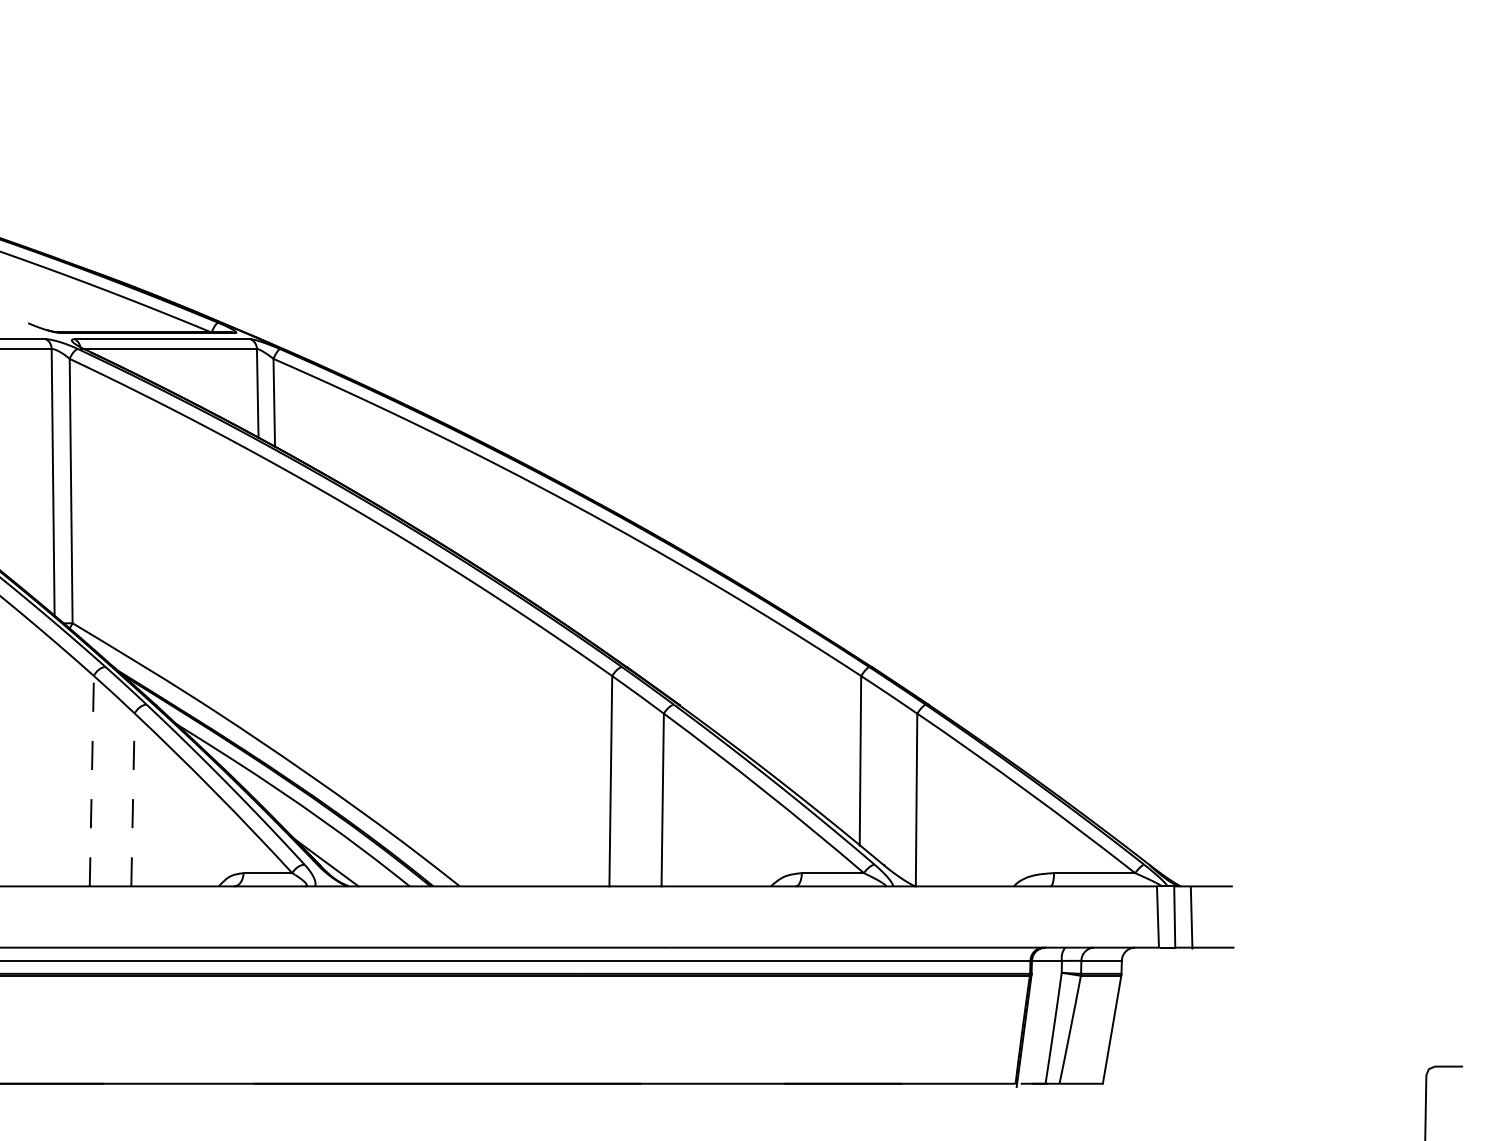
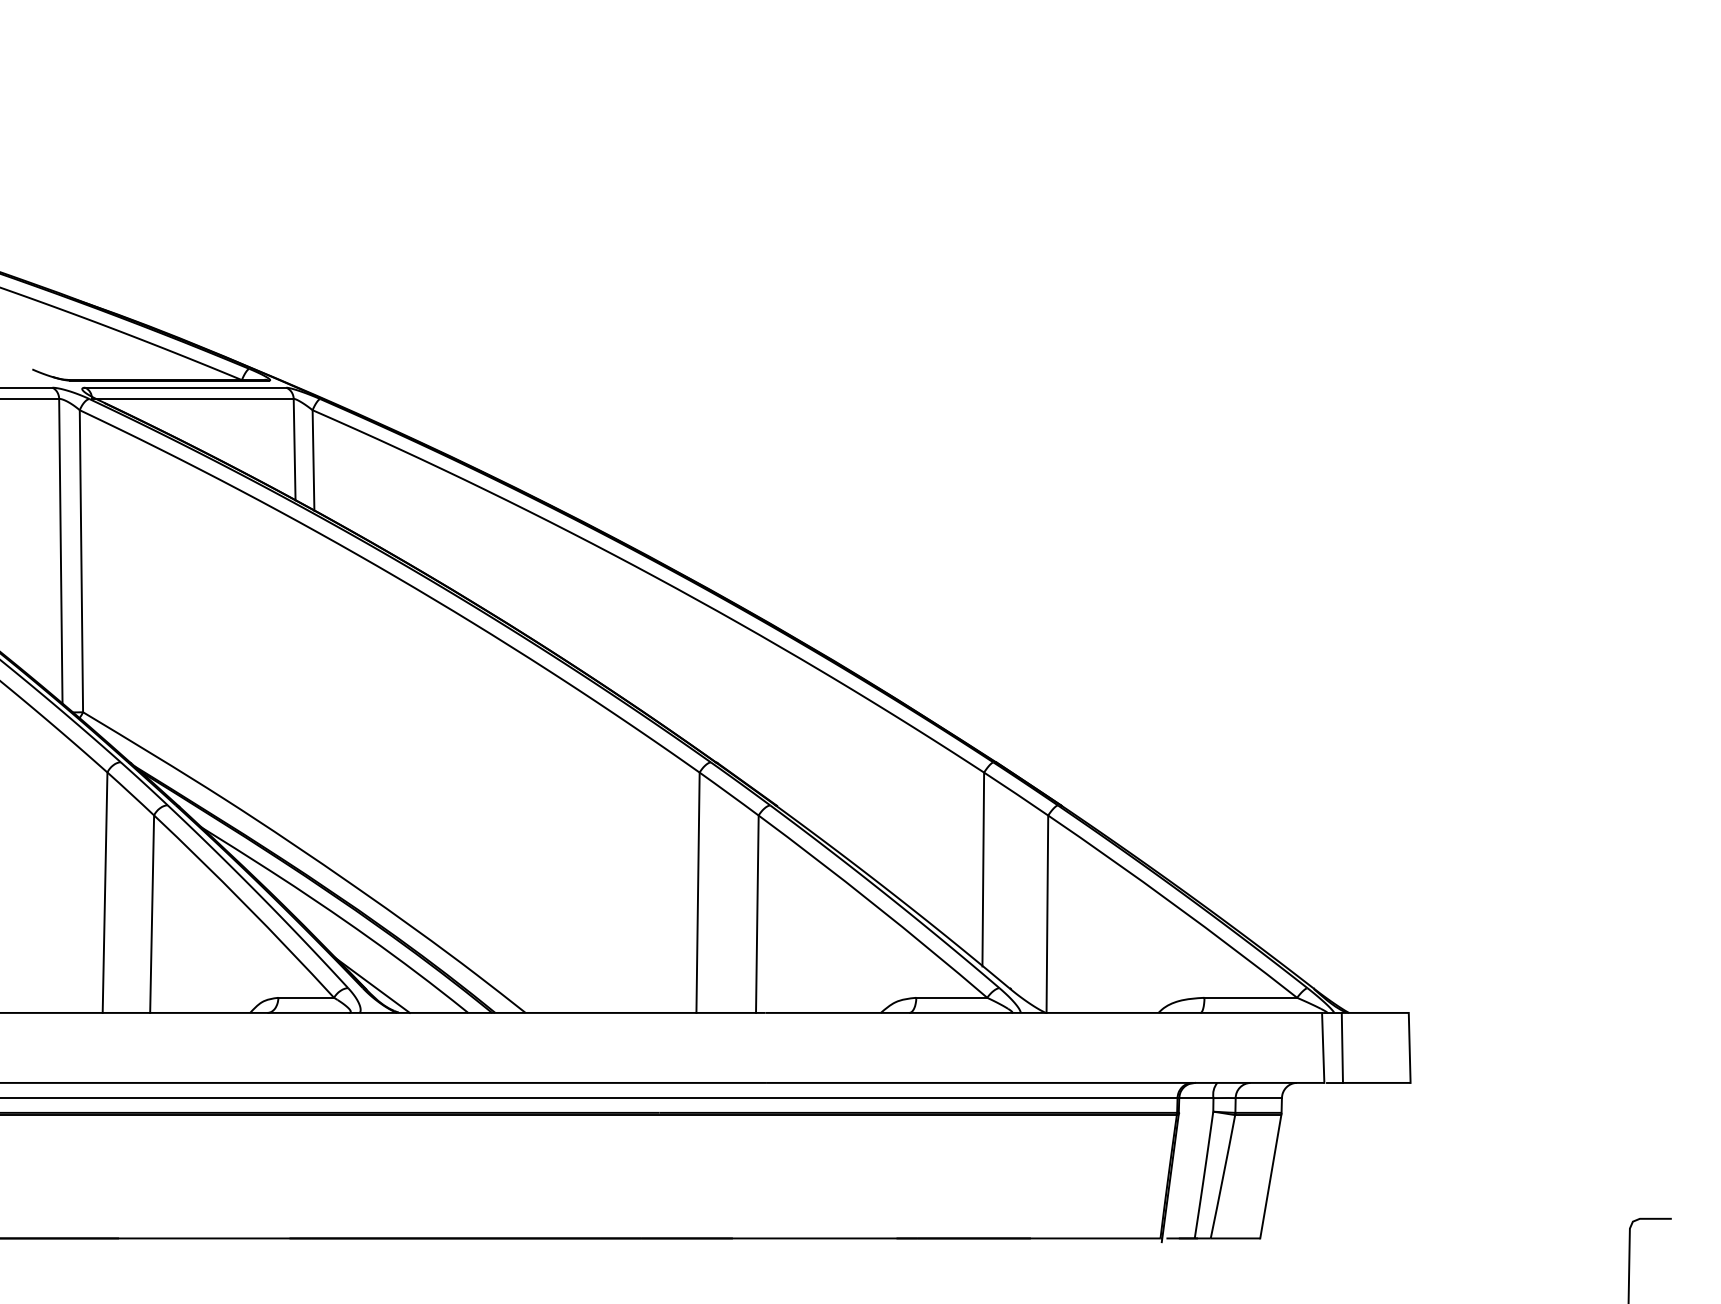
line: (92, 780) -> (105, 892), dashed -> solid
line: (133, 800) -> (152, 914), dashed -> solid
line: (1191, 917) -> (1409, 1047), moved

